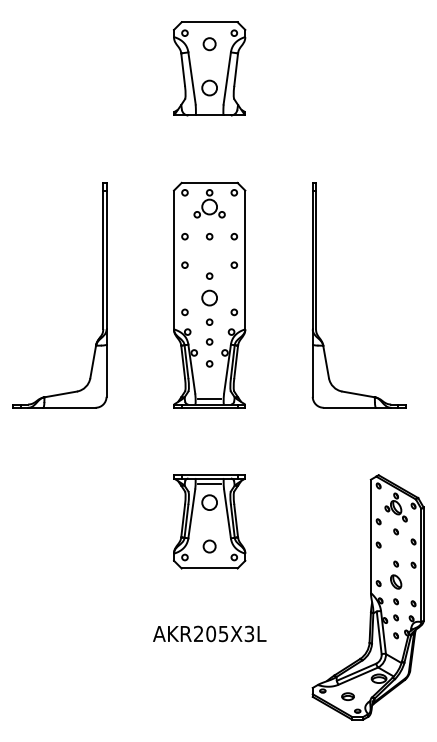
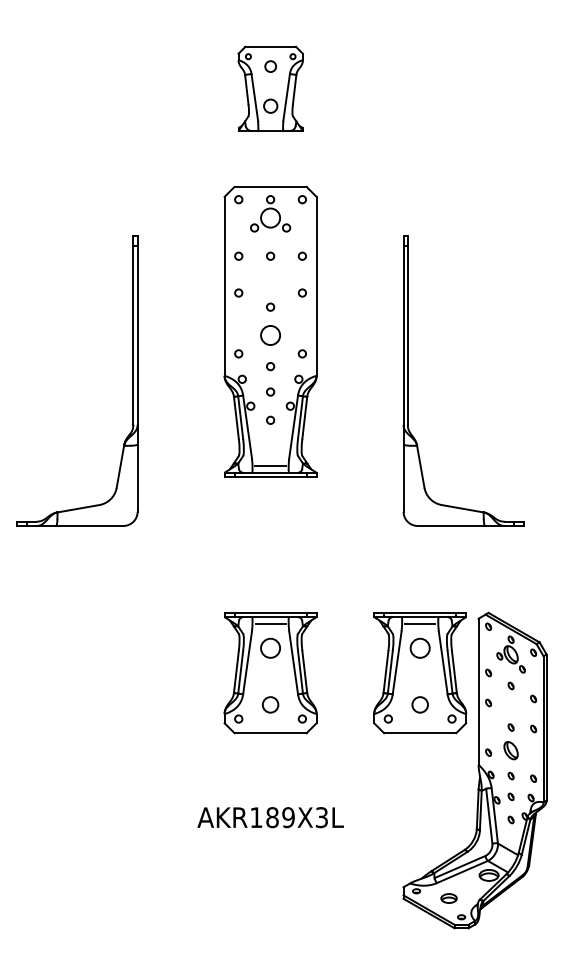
part: (209, 68) -> (270, 88), size x0.7
part: (209, 294) -> (270, 330), moved
part: (325, 521) -> (419, 672), added
text: (211, 633) -> (272, 817), AKR205X3L -> AKR189X3L

